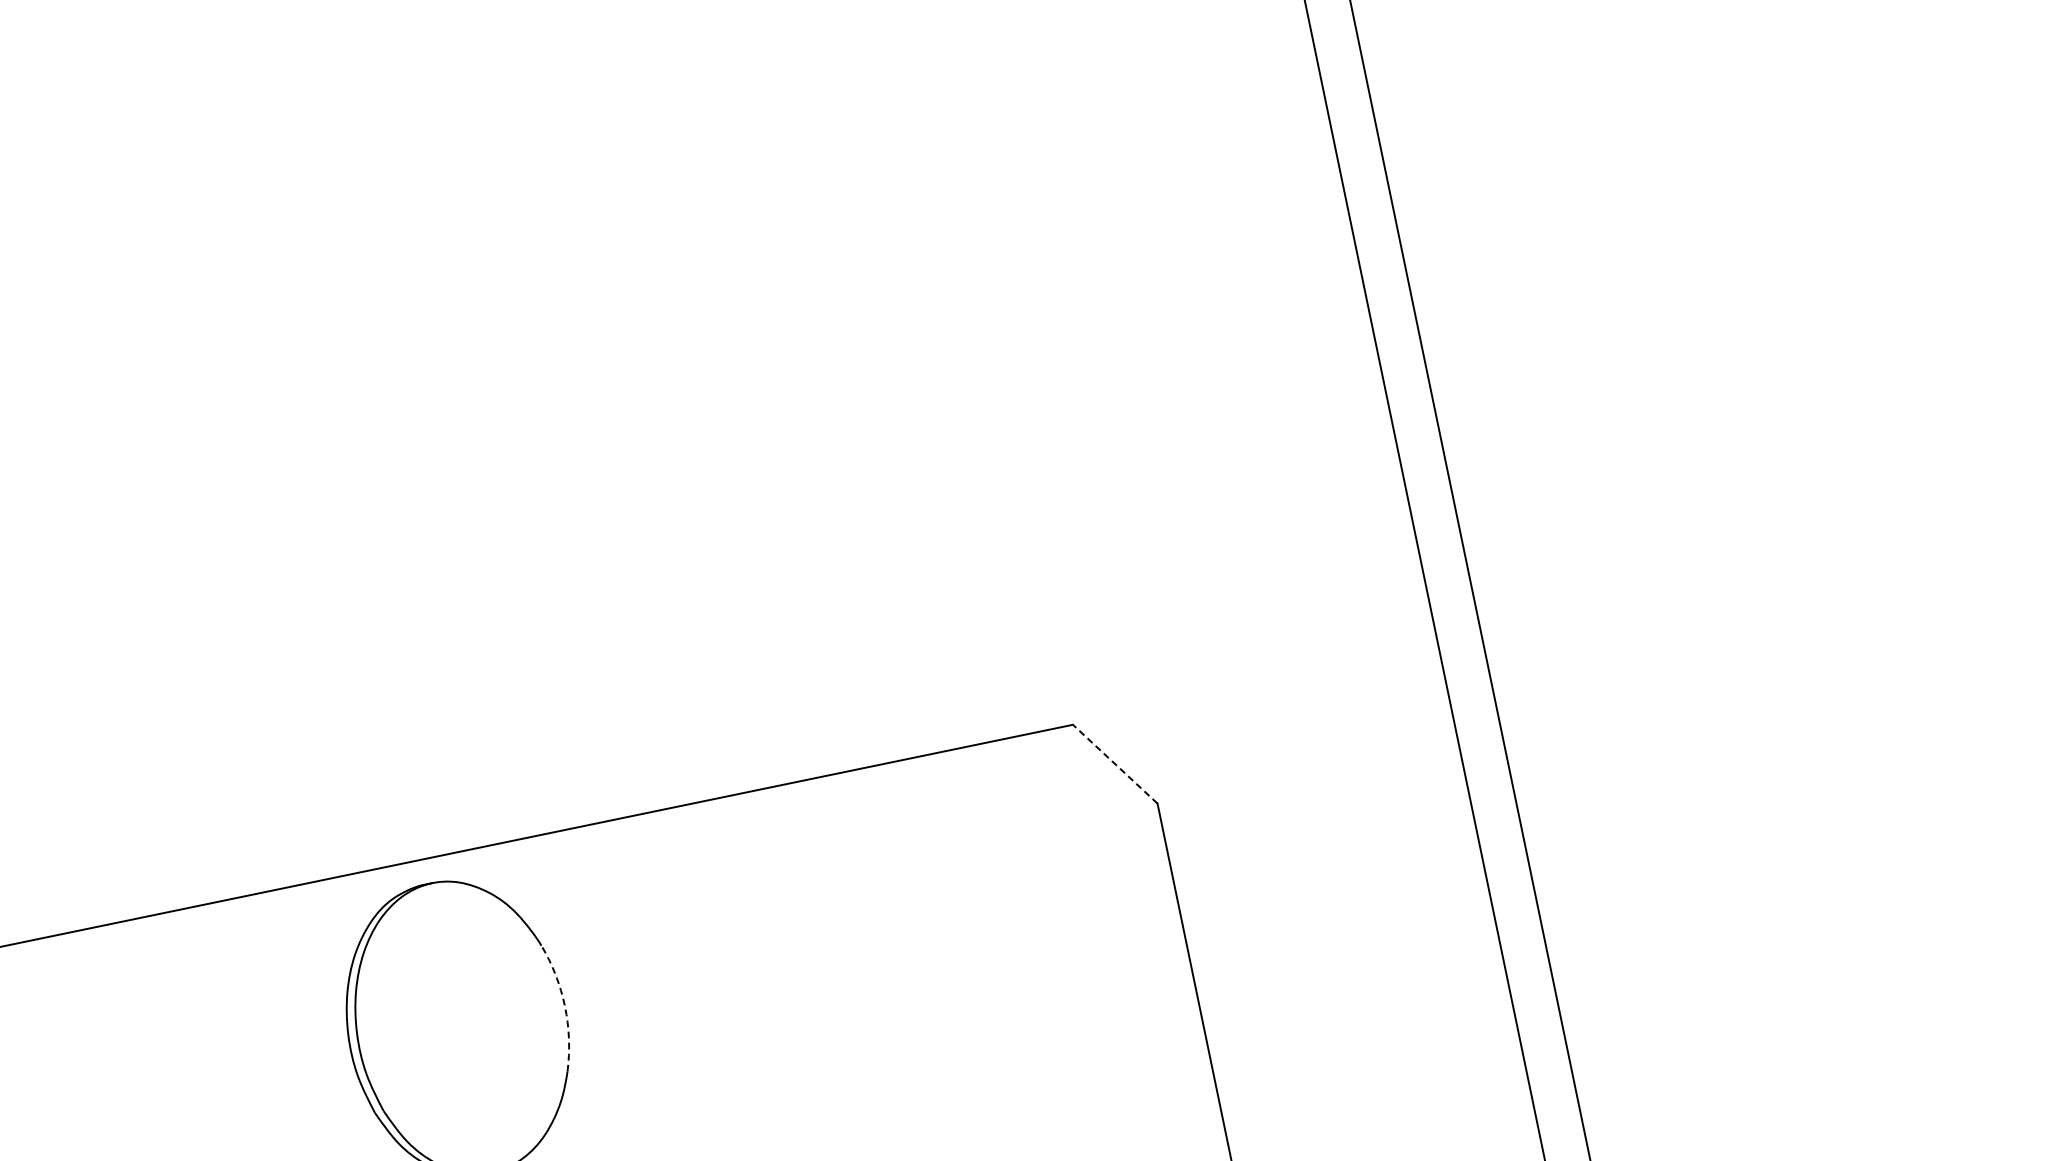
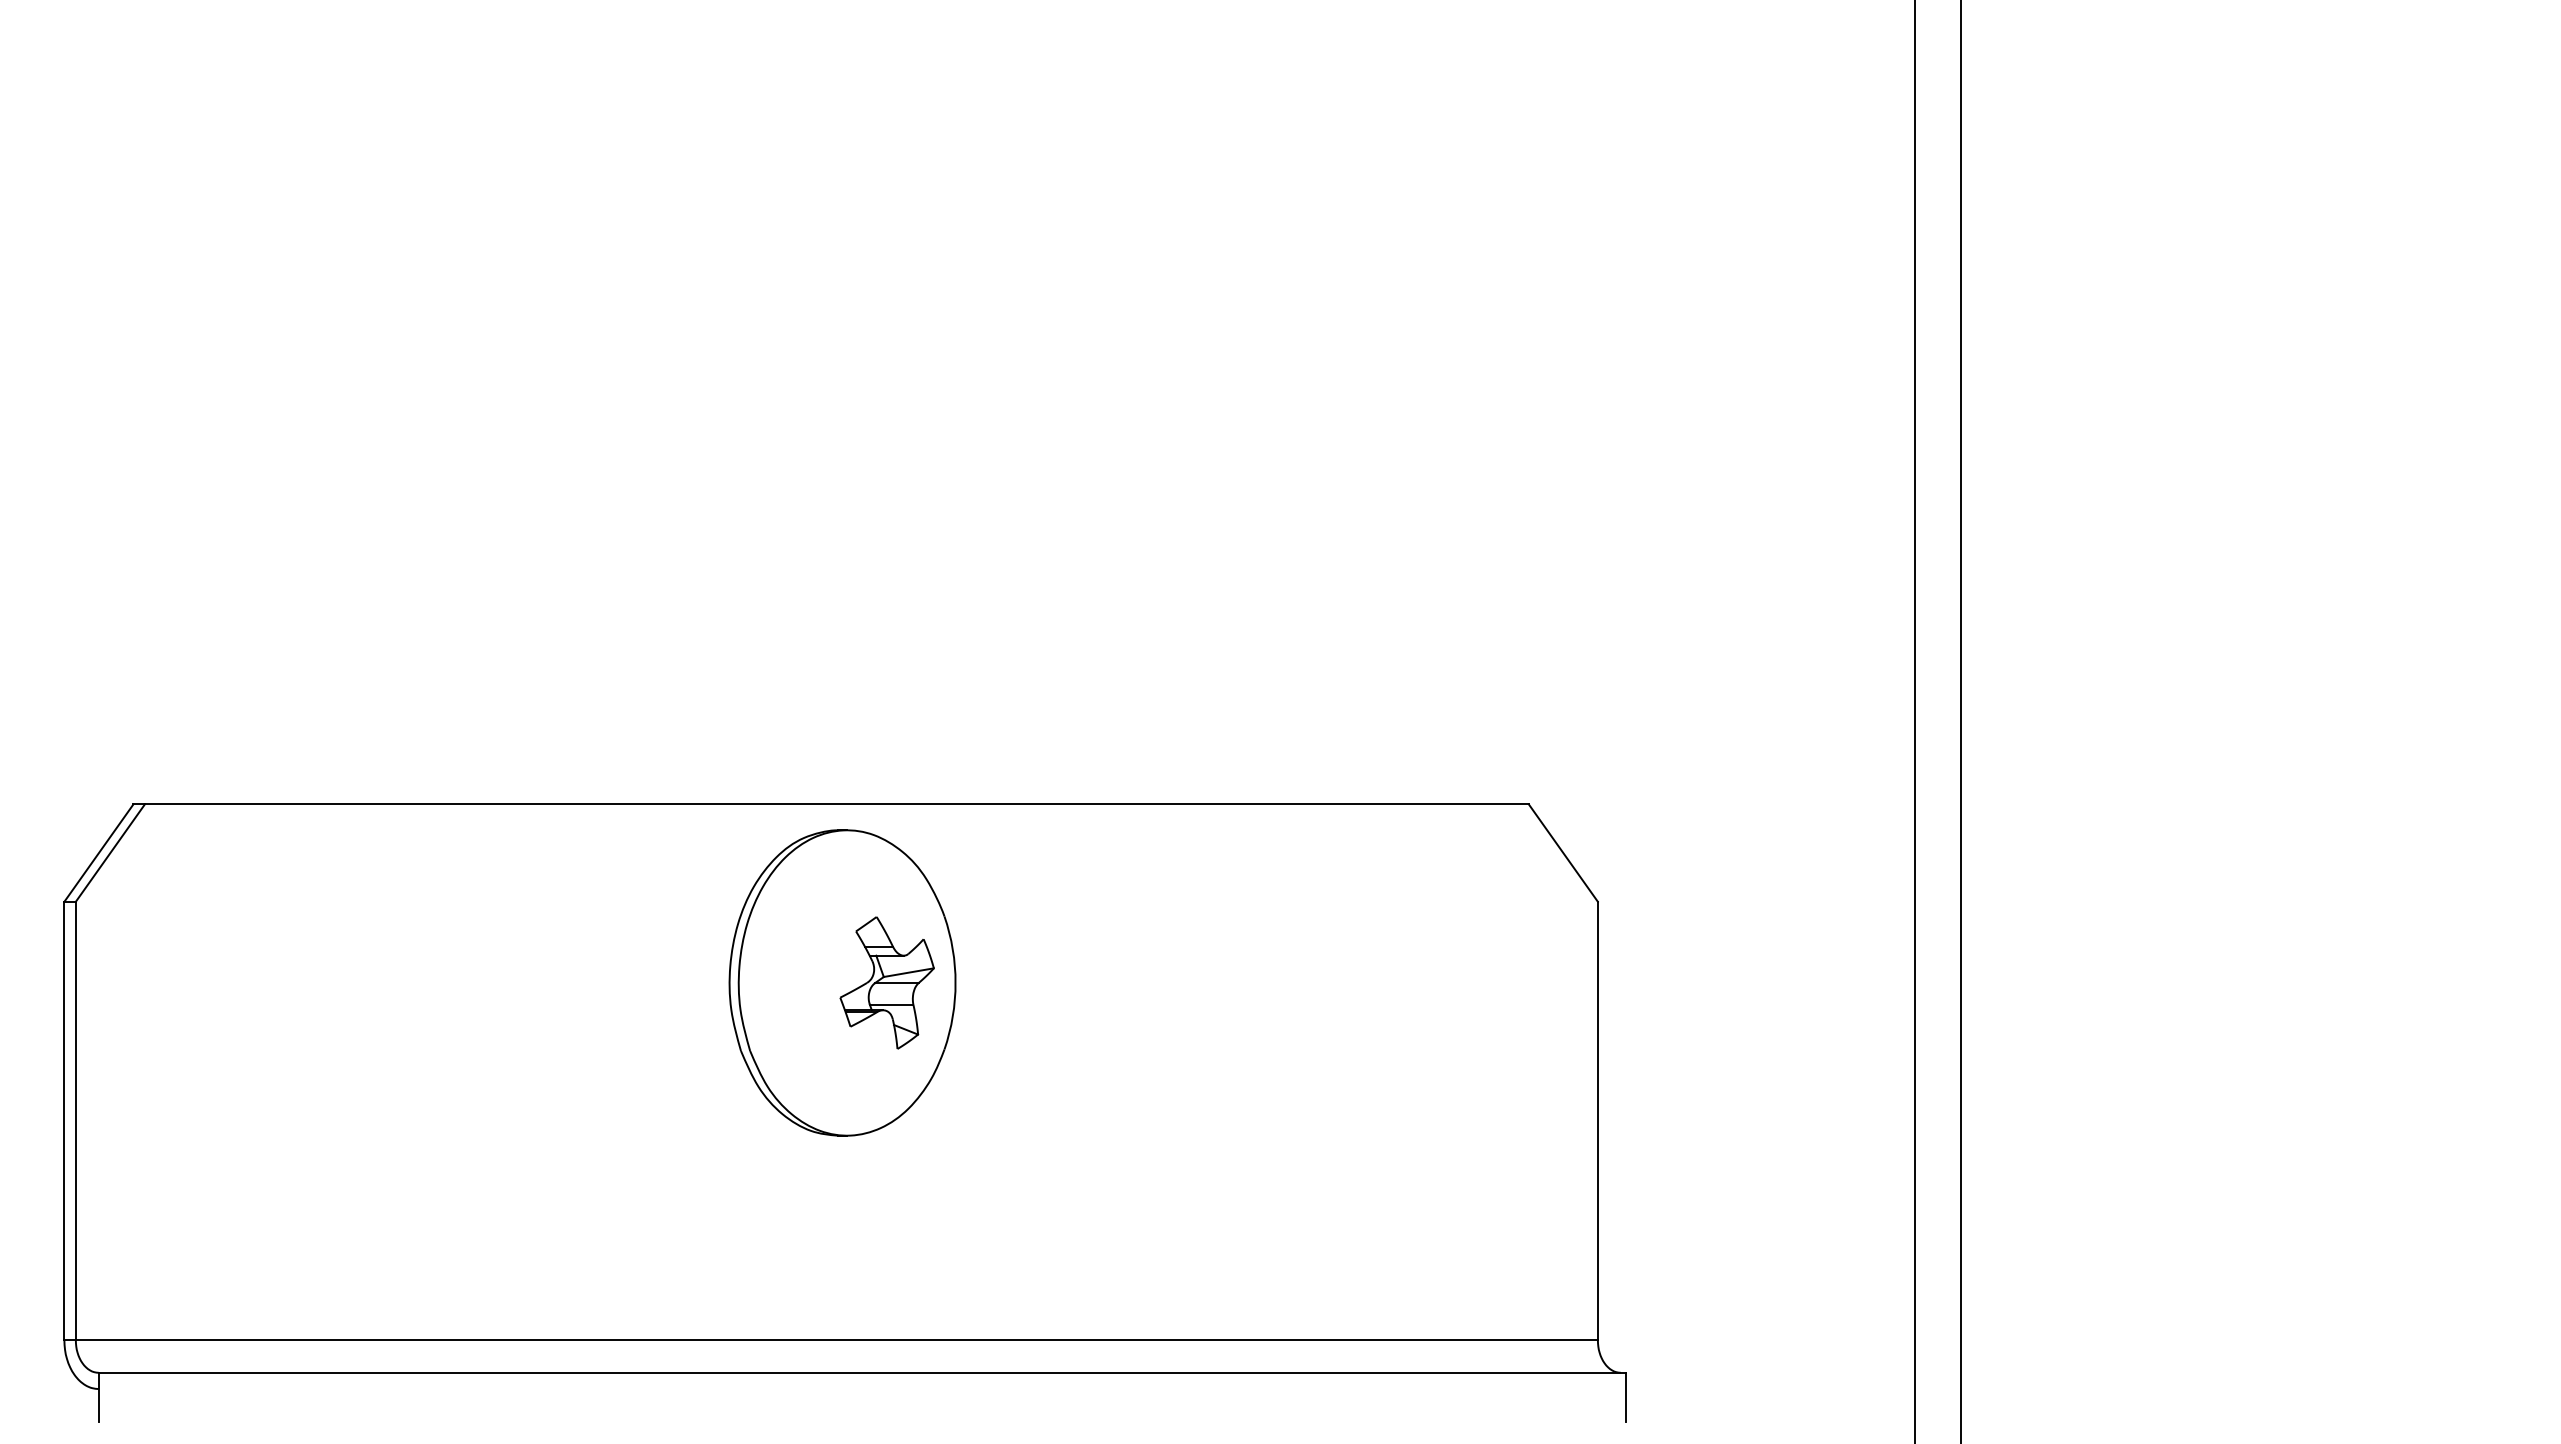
line: (1115, 764) -> (1563, 853), dashed -> solid
arc: (565, 1006) -> (955, 983), dashed -> solid
part: (499, 1019) -> (886, 982), added

